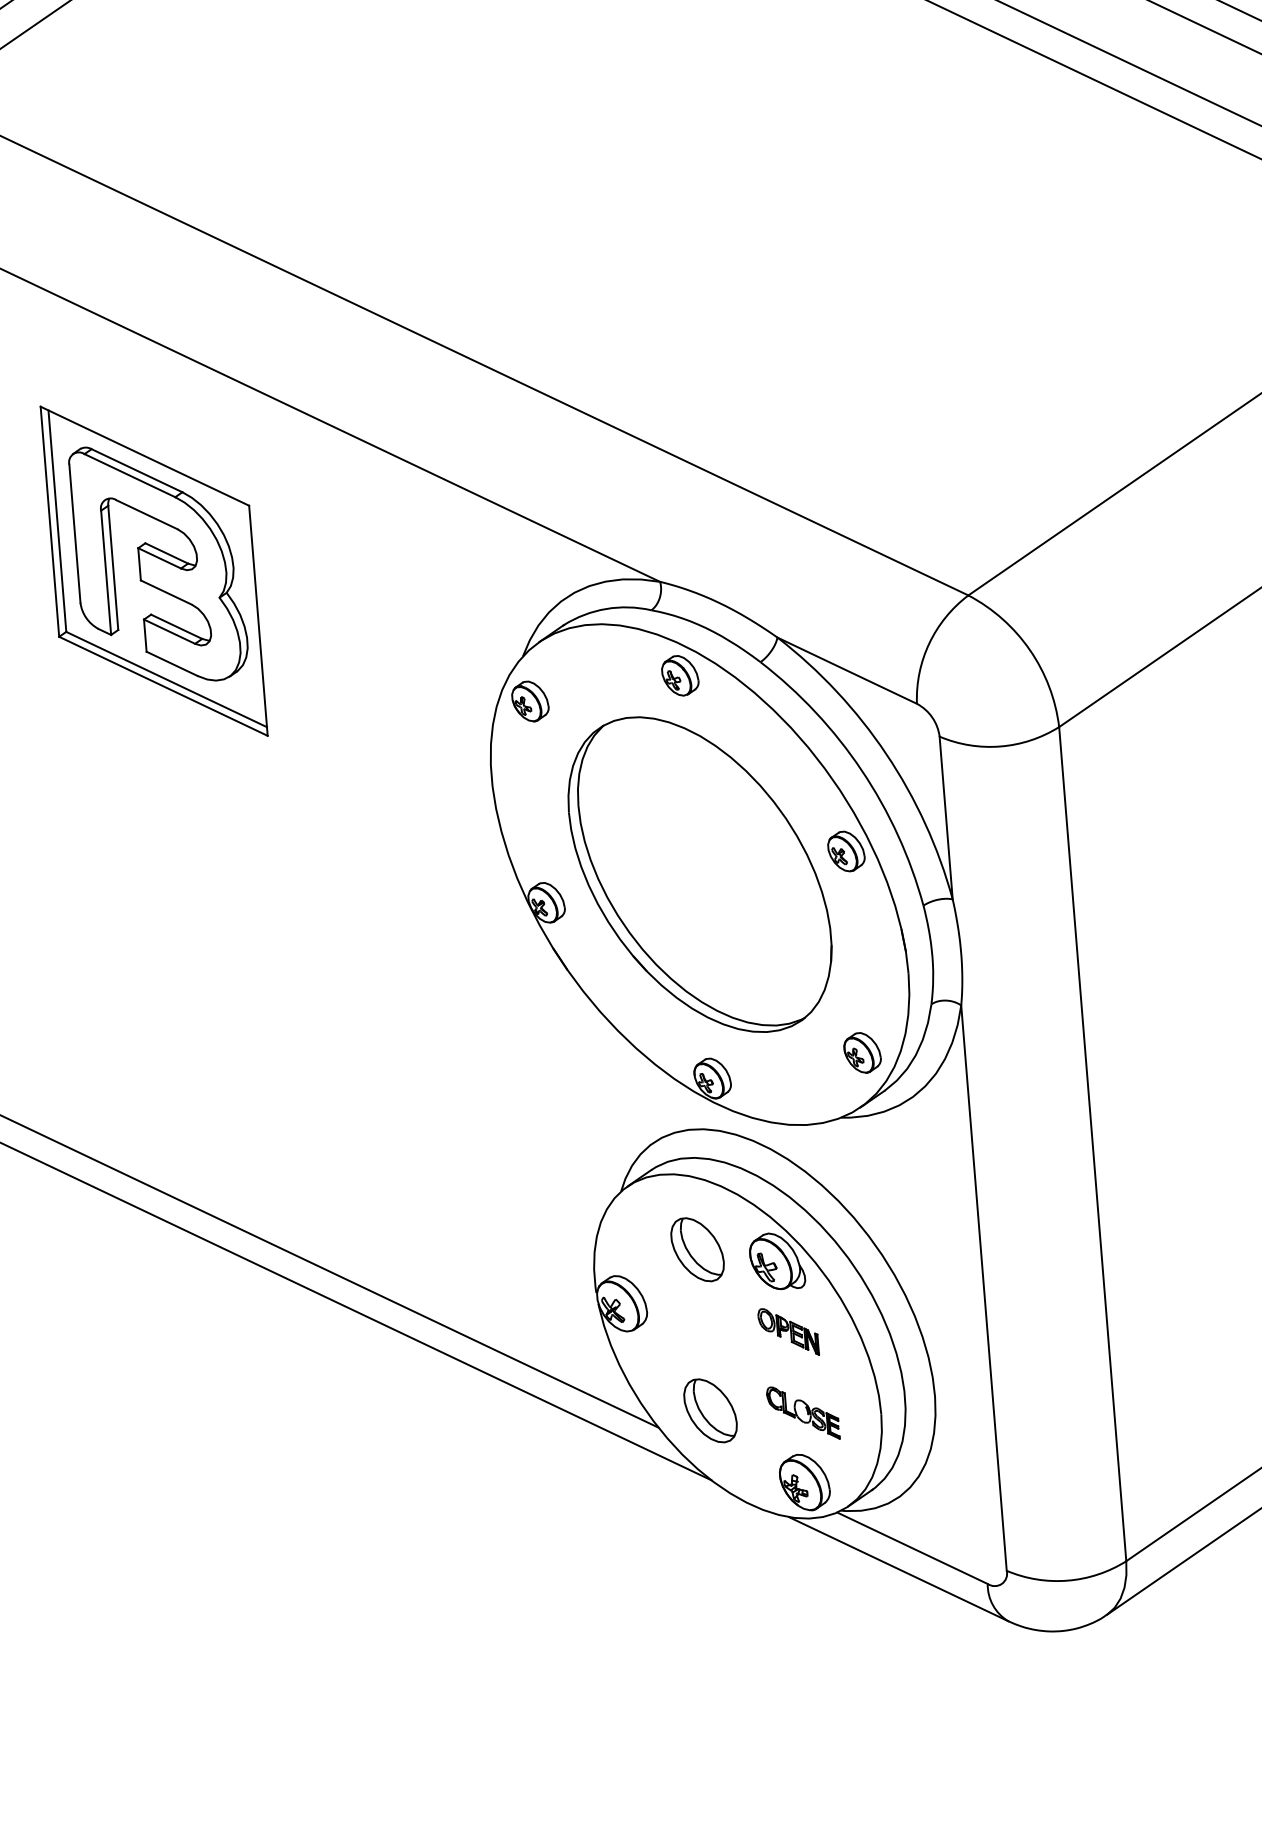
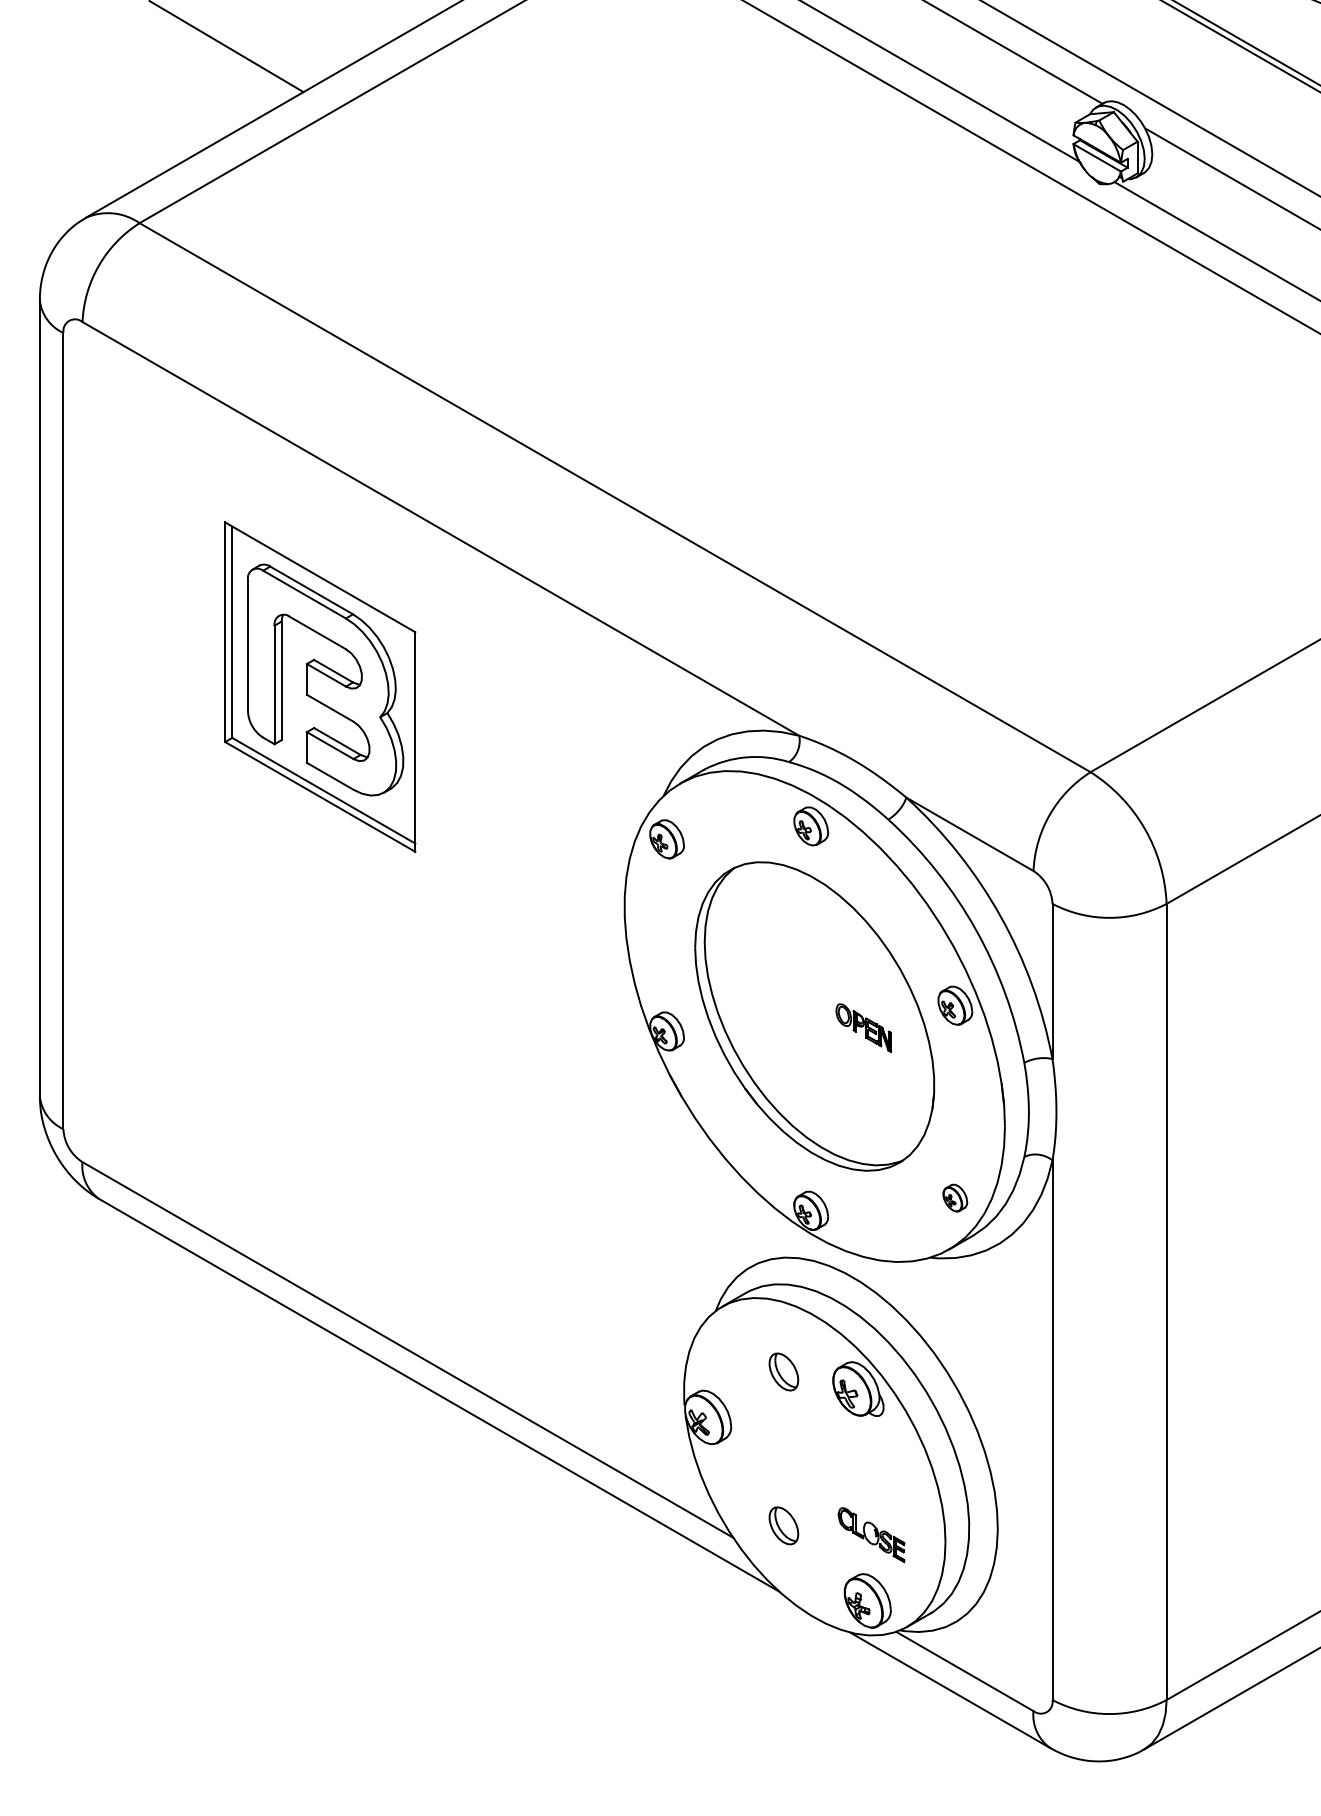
part: (862, 1053) -> (955, 1198), size x0.7
part: (697, 1249) -> (783, 1371), size x0.6
part: (788, 1331) -> (863, 1027), moved
part: (710, 1410) -> (783, 1525), size x0.6

